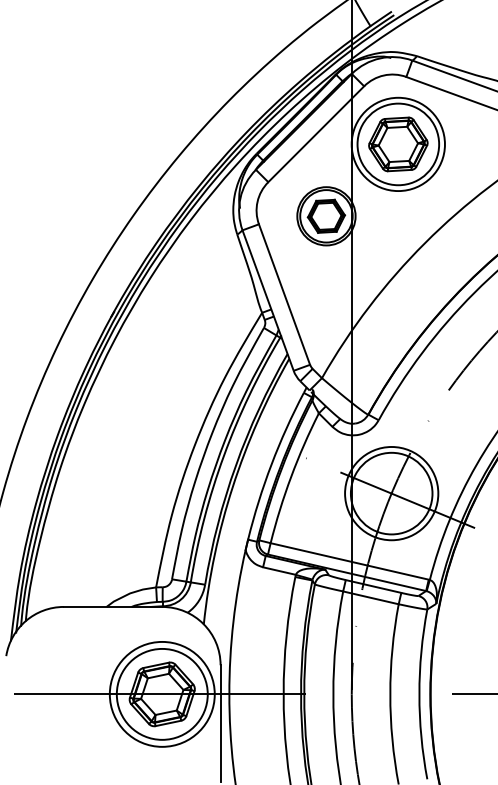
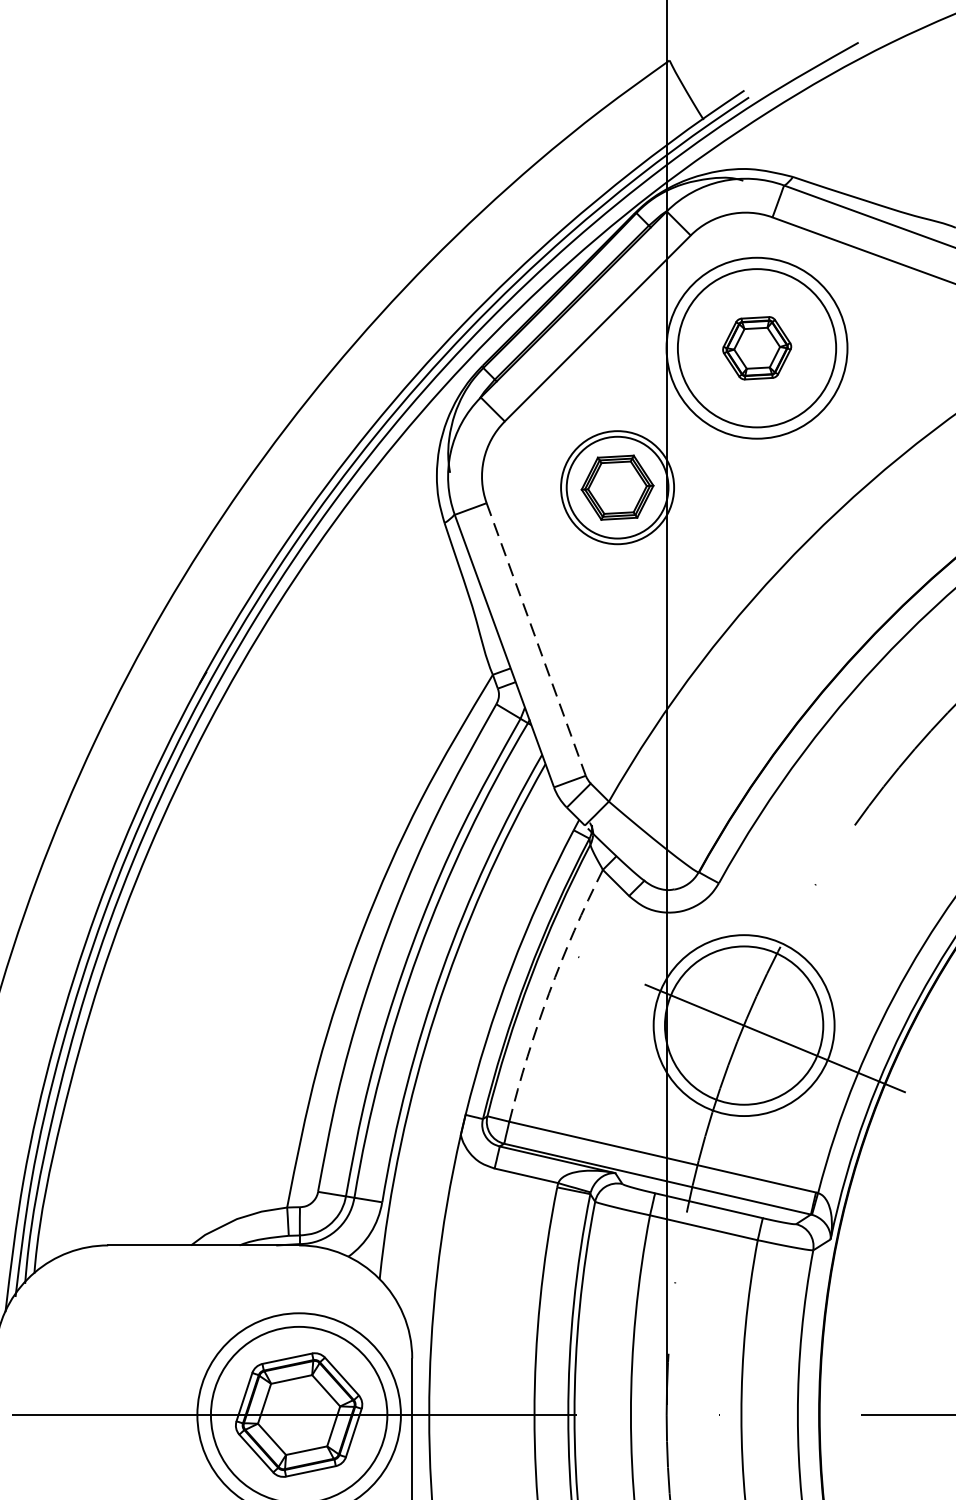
part: (398, 144) -> (757, 348), size x0.6
line: (284, 294) -> (536, 639), solid -> dashed
arc: (291, 476) -> (549, 992), solid -> dashed

